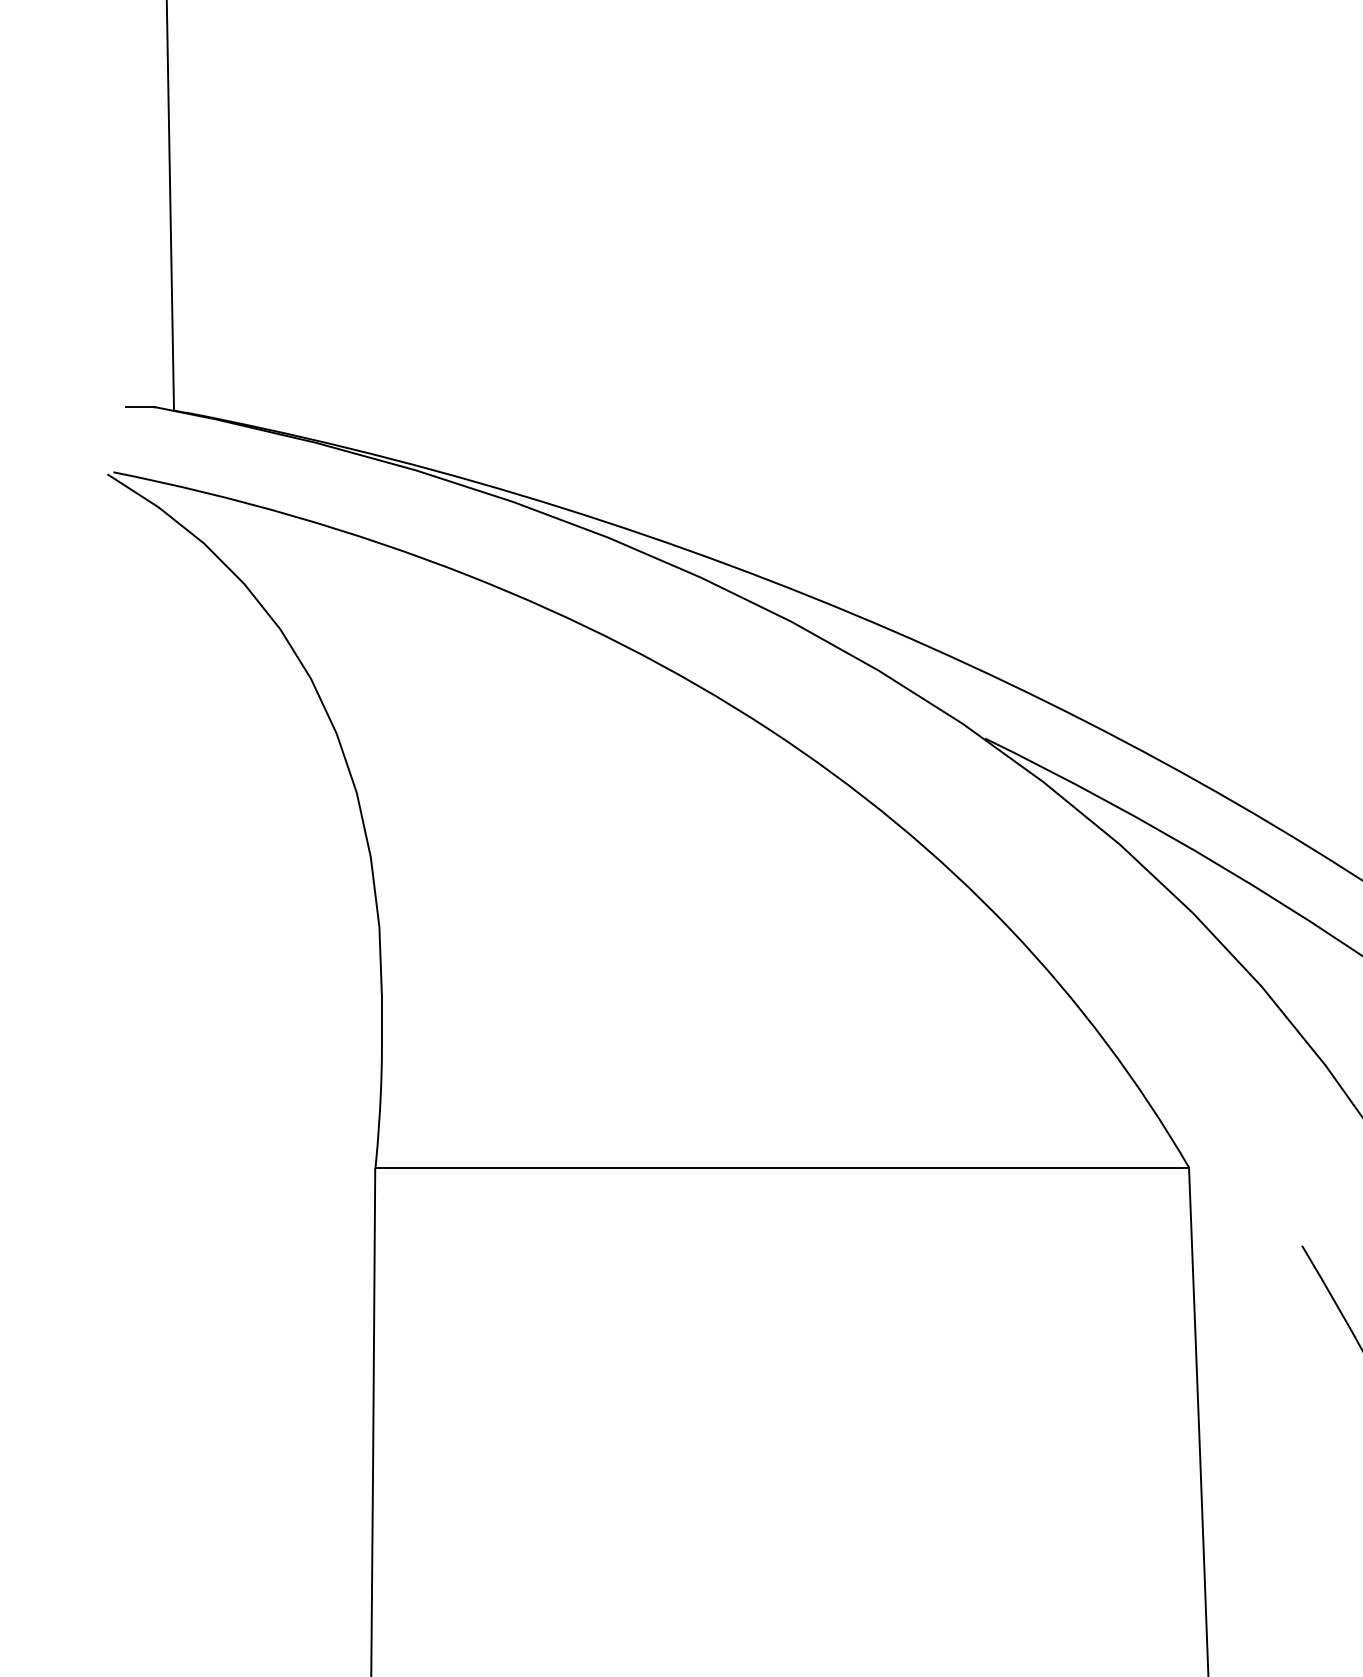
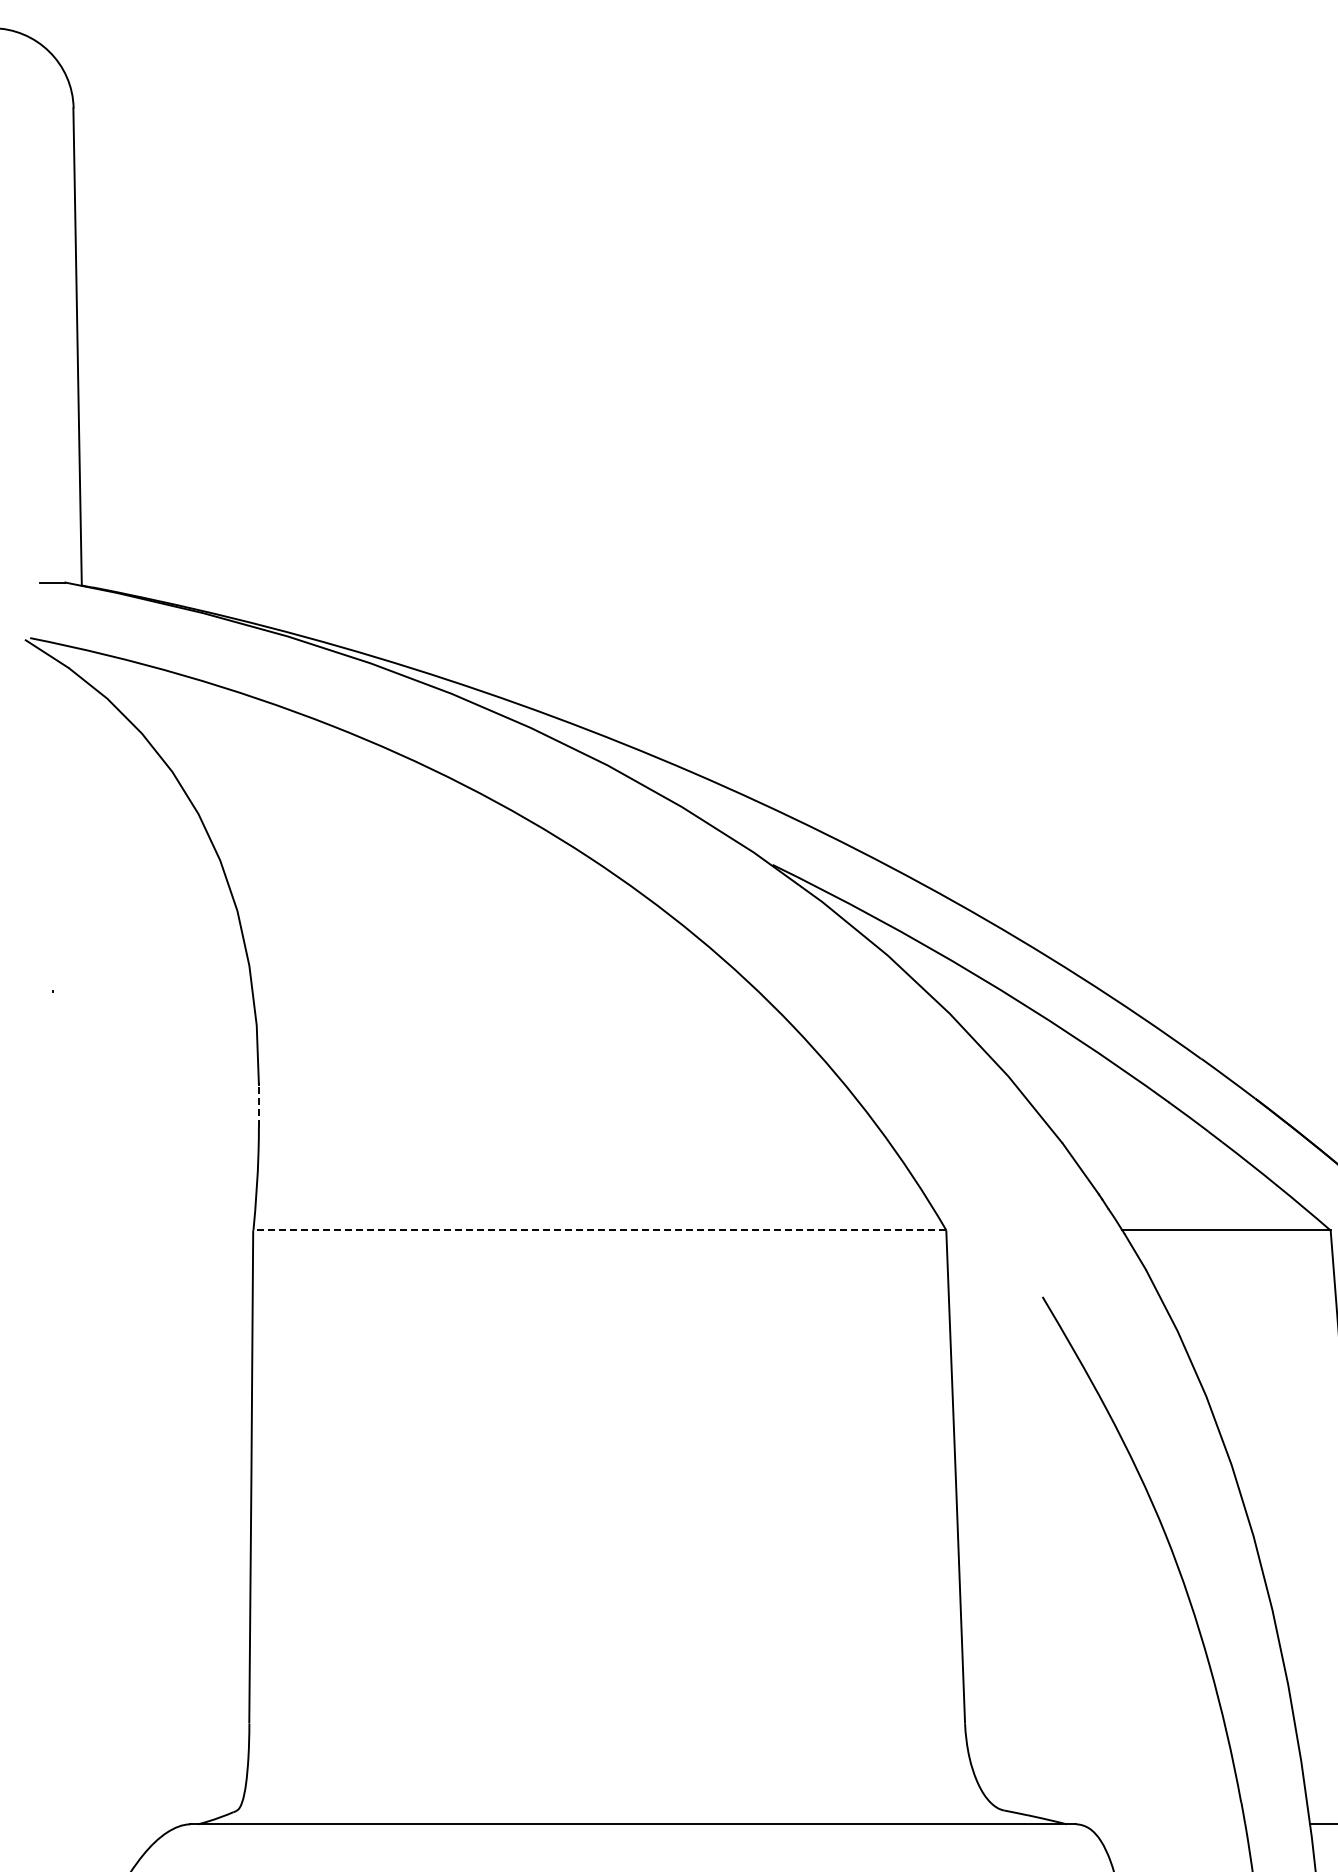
line: (381, 1021) -> (258, 1105), solid -> dashed
line: (781, 1167) -> (599, 1230), solid -> dashed

